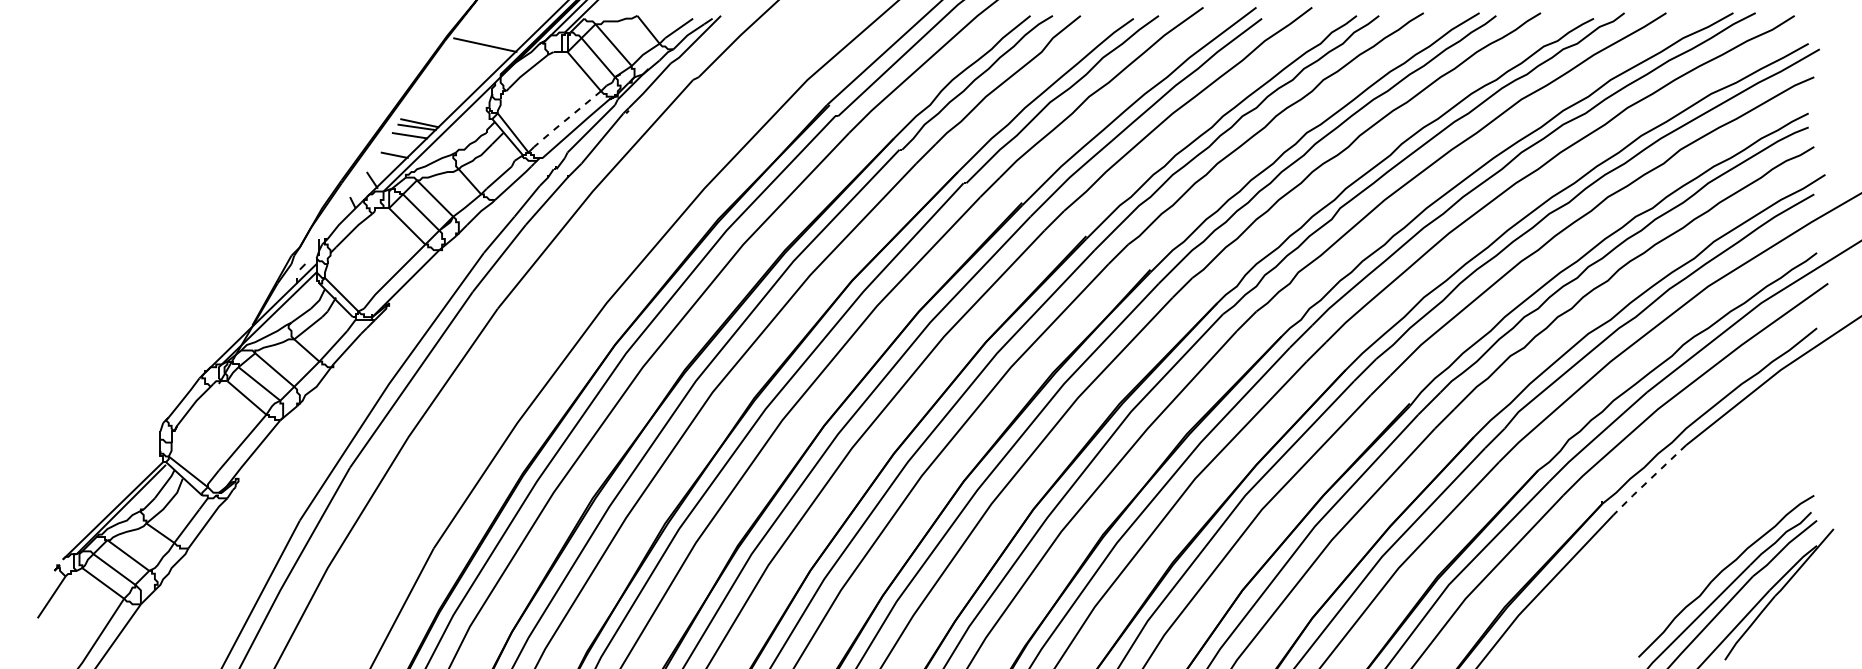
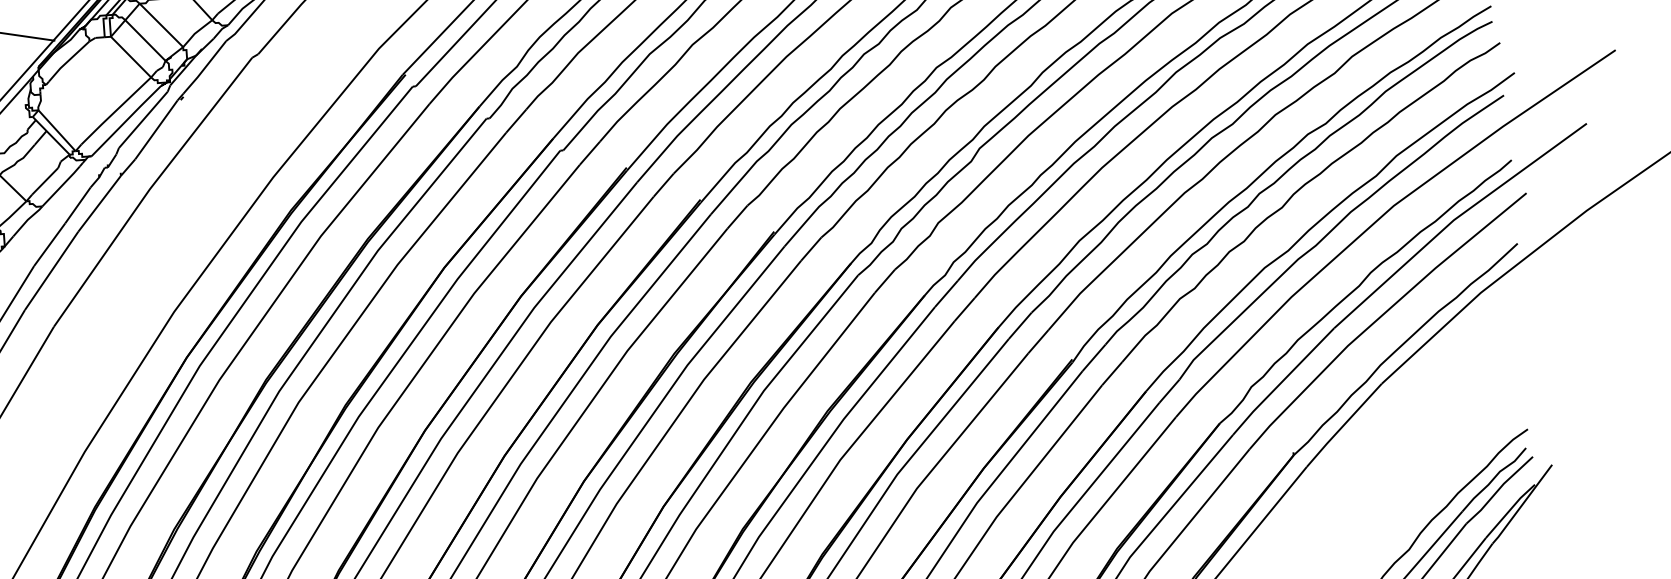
line: (566, 119) -> (115, 111), dashed -> solid
line: (1648, 480) -> (1343, 425), dashed -> solid

